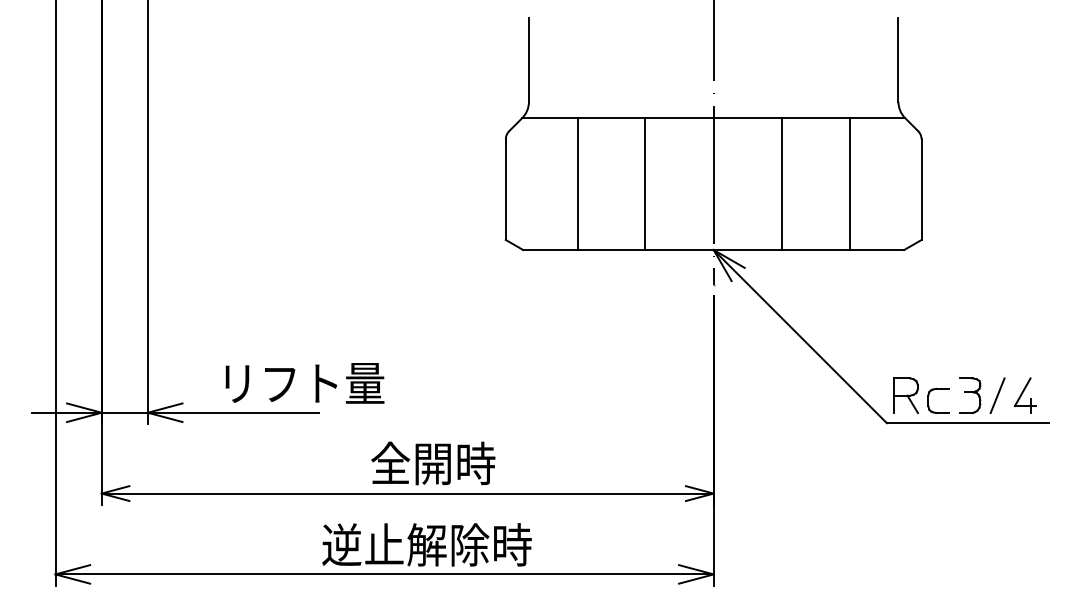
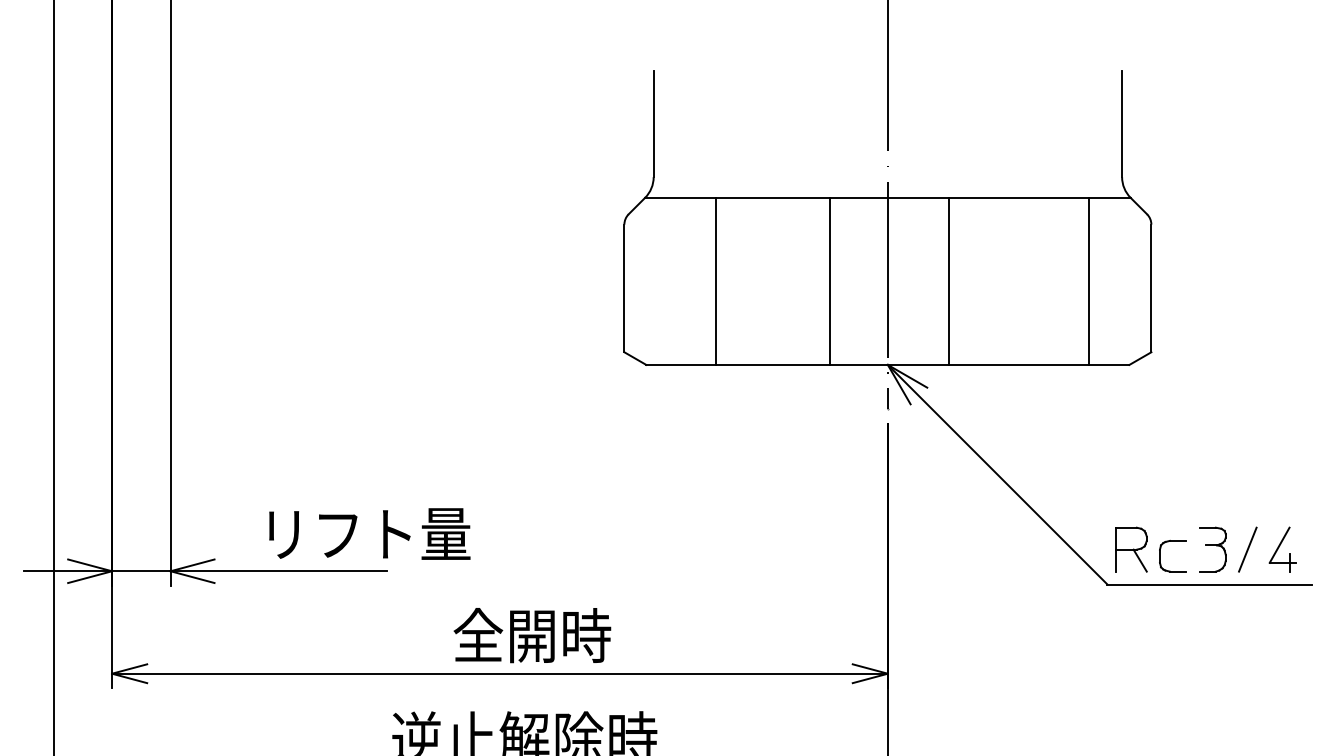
line: (645, 184) -> (830, 281), moved
line: (782, 184) -> (949, 281), moved
line: (849, 184) -> (1089, 281), moved

